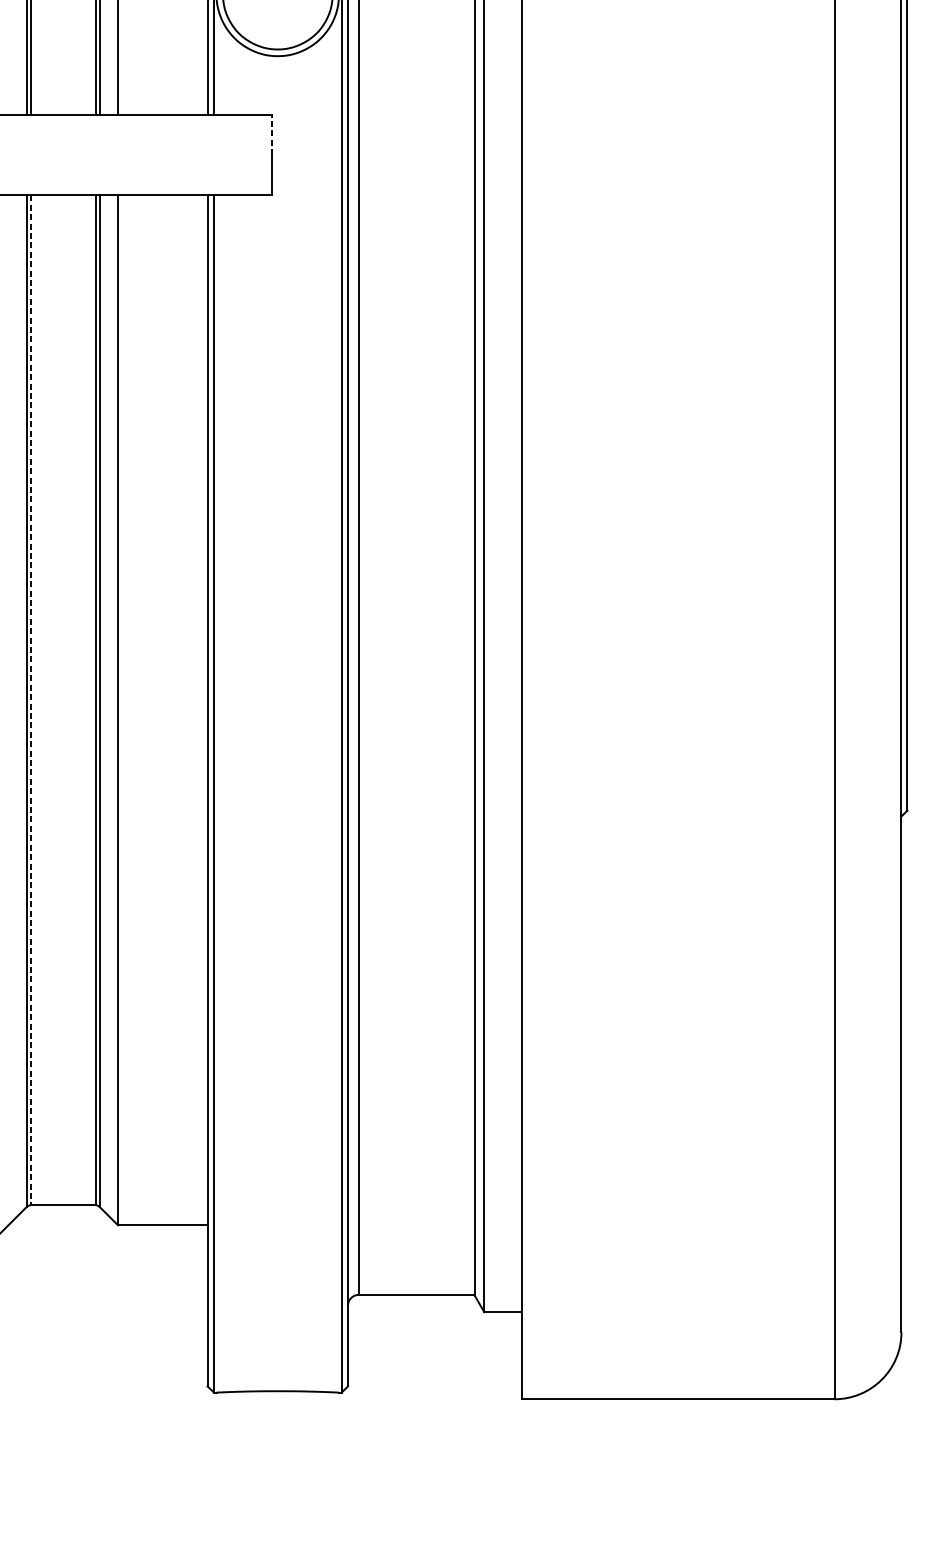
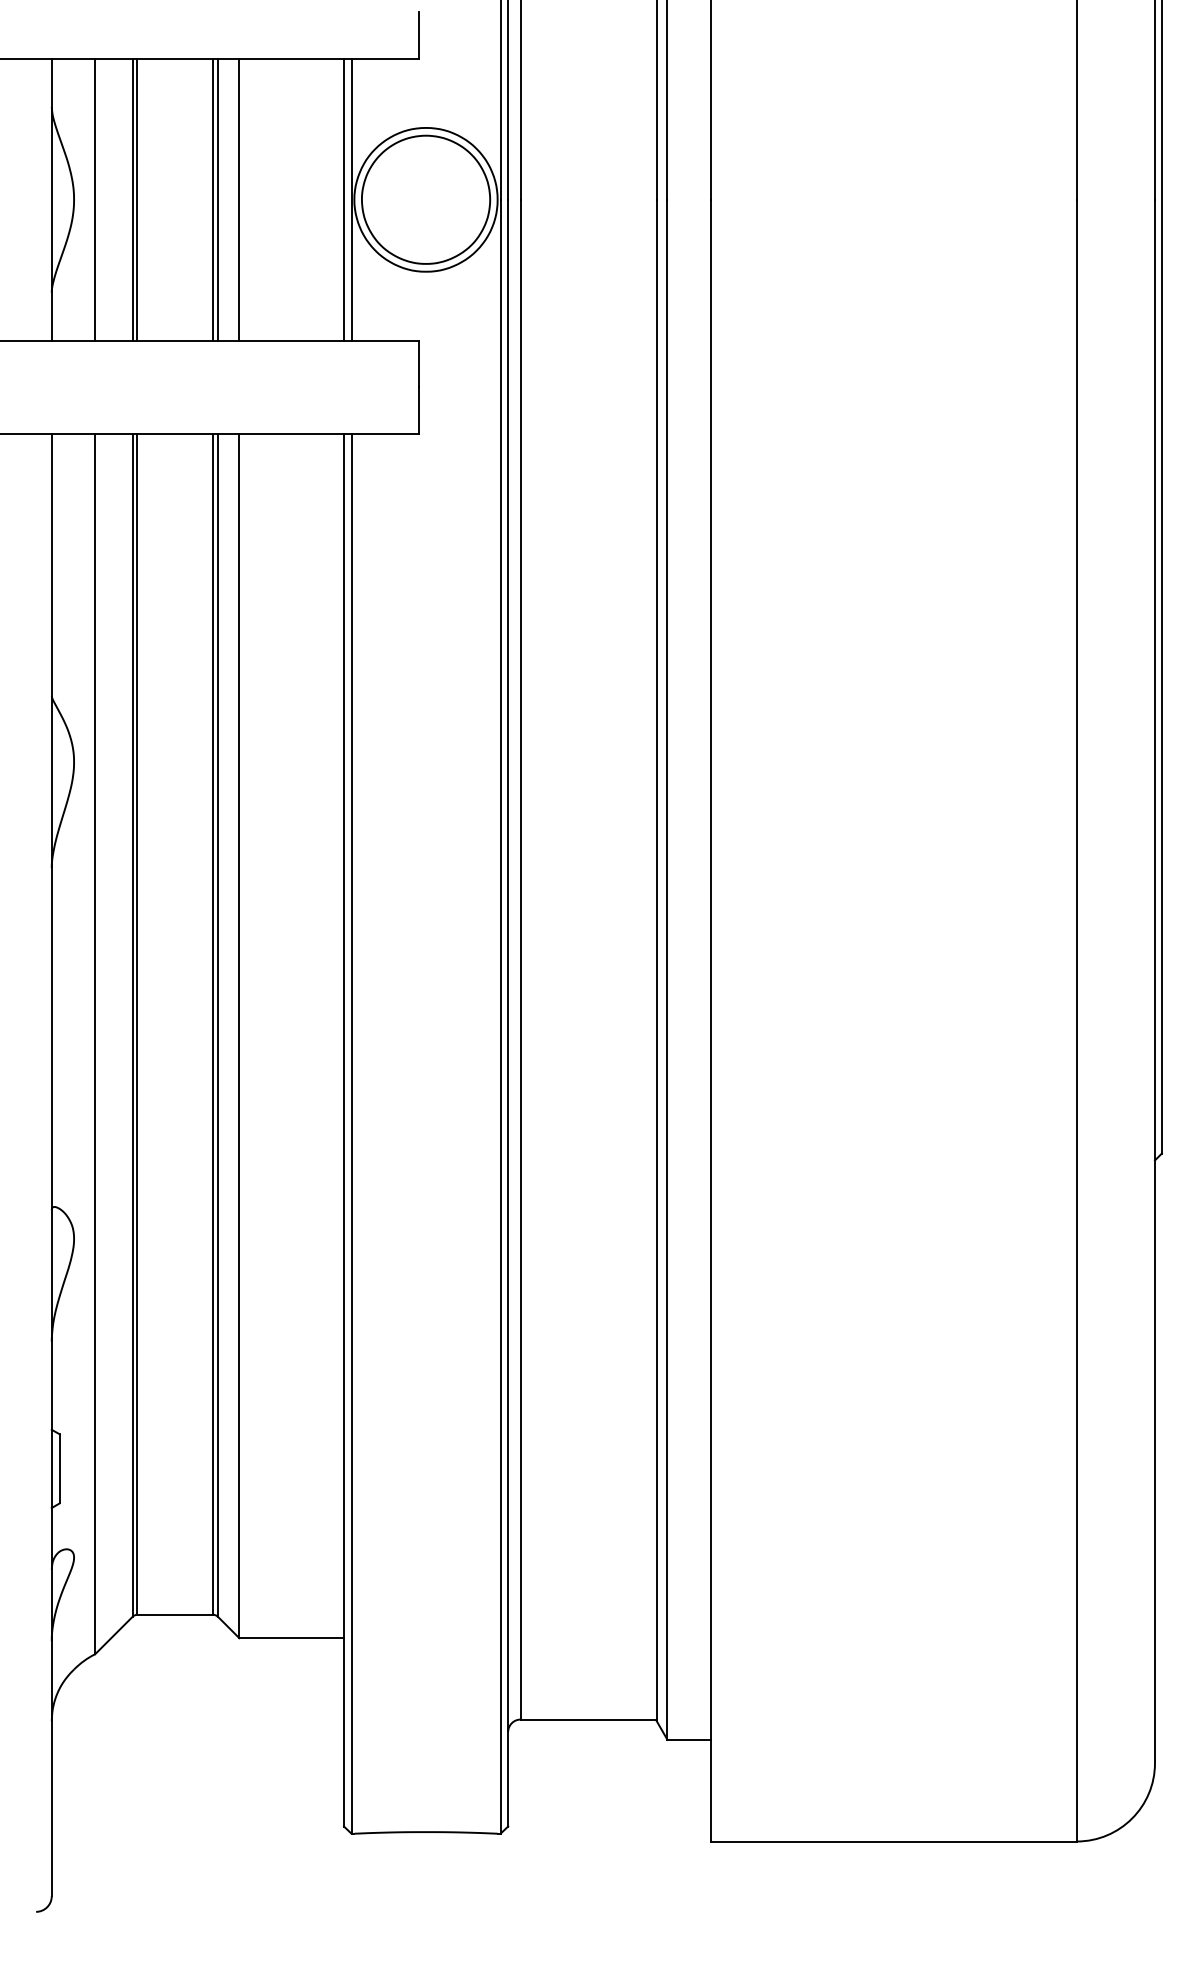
line: (272, 134) -> (419, 363), dashed -> solid
line: (30, 701) -> (137, 1025), dashed -> solid

